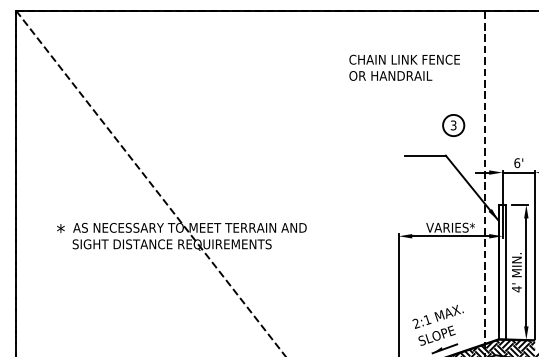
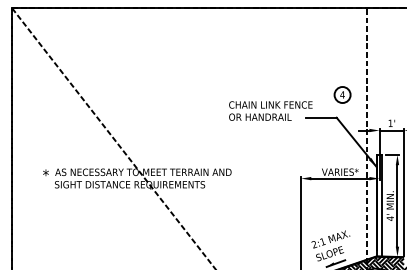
text: (404, 67) -> (270, 110), moved
text: (453, 125) -> (342, 94), 3 -> 4
text: (517, 163) -> (390, 123), 6' -> 1'

